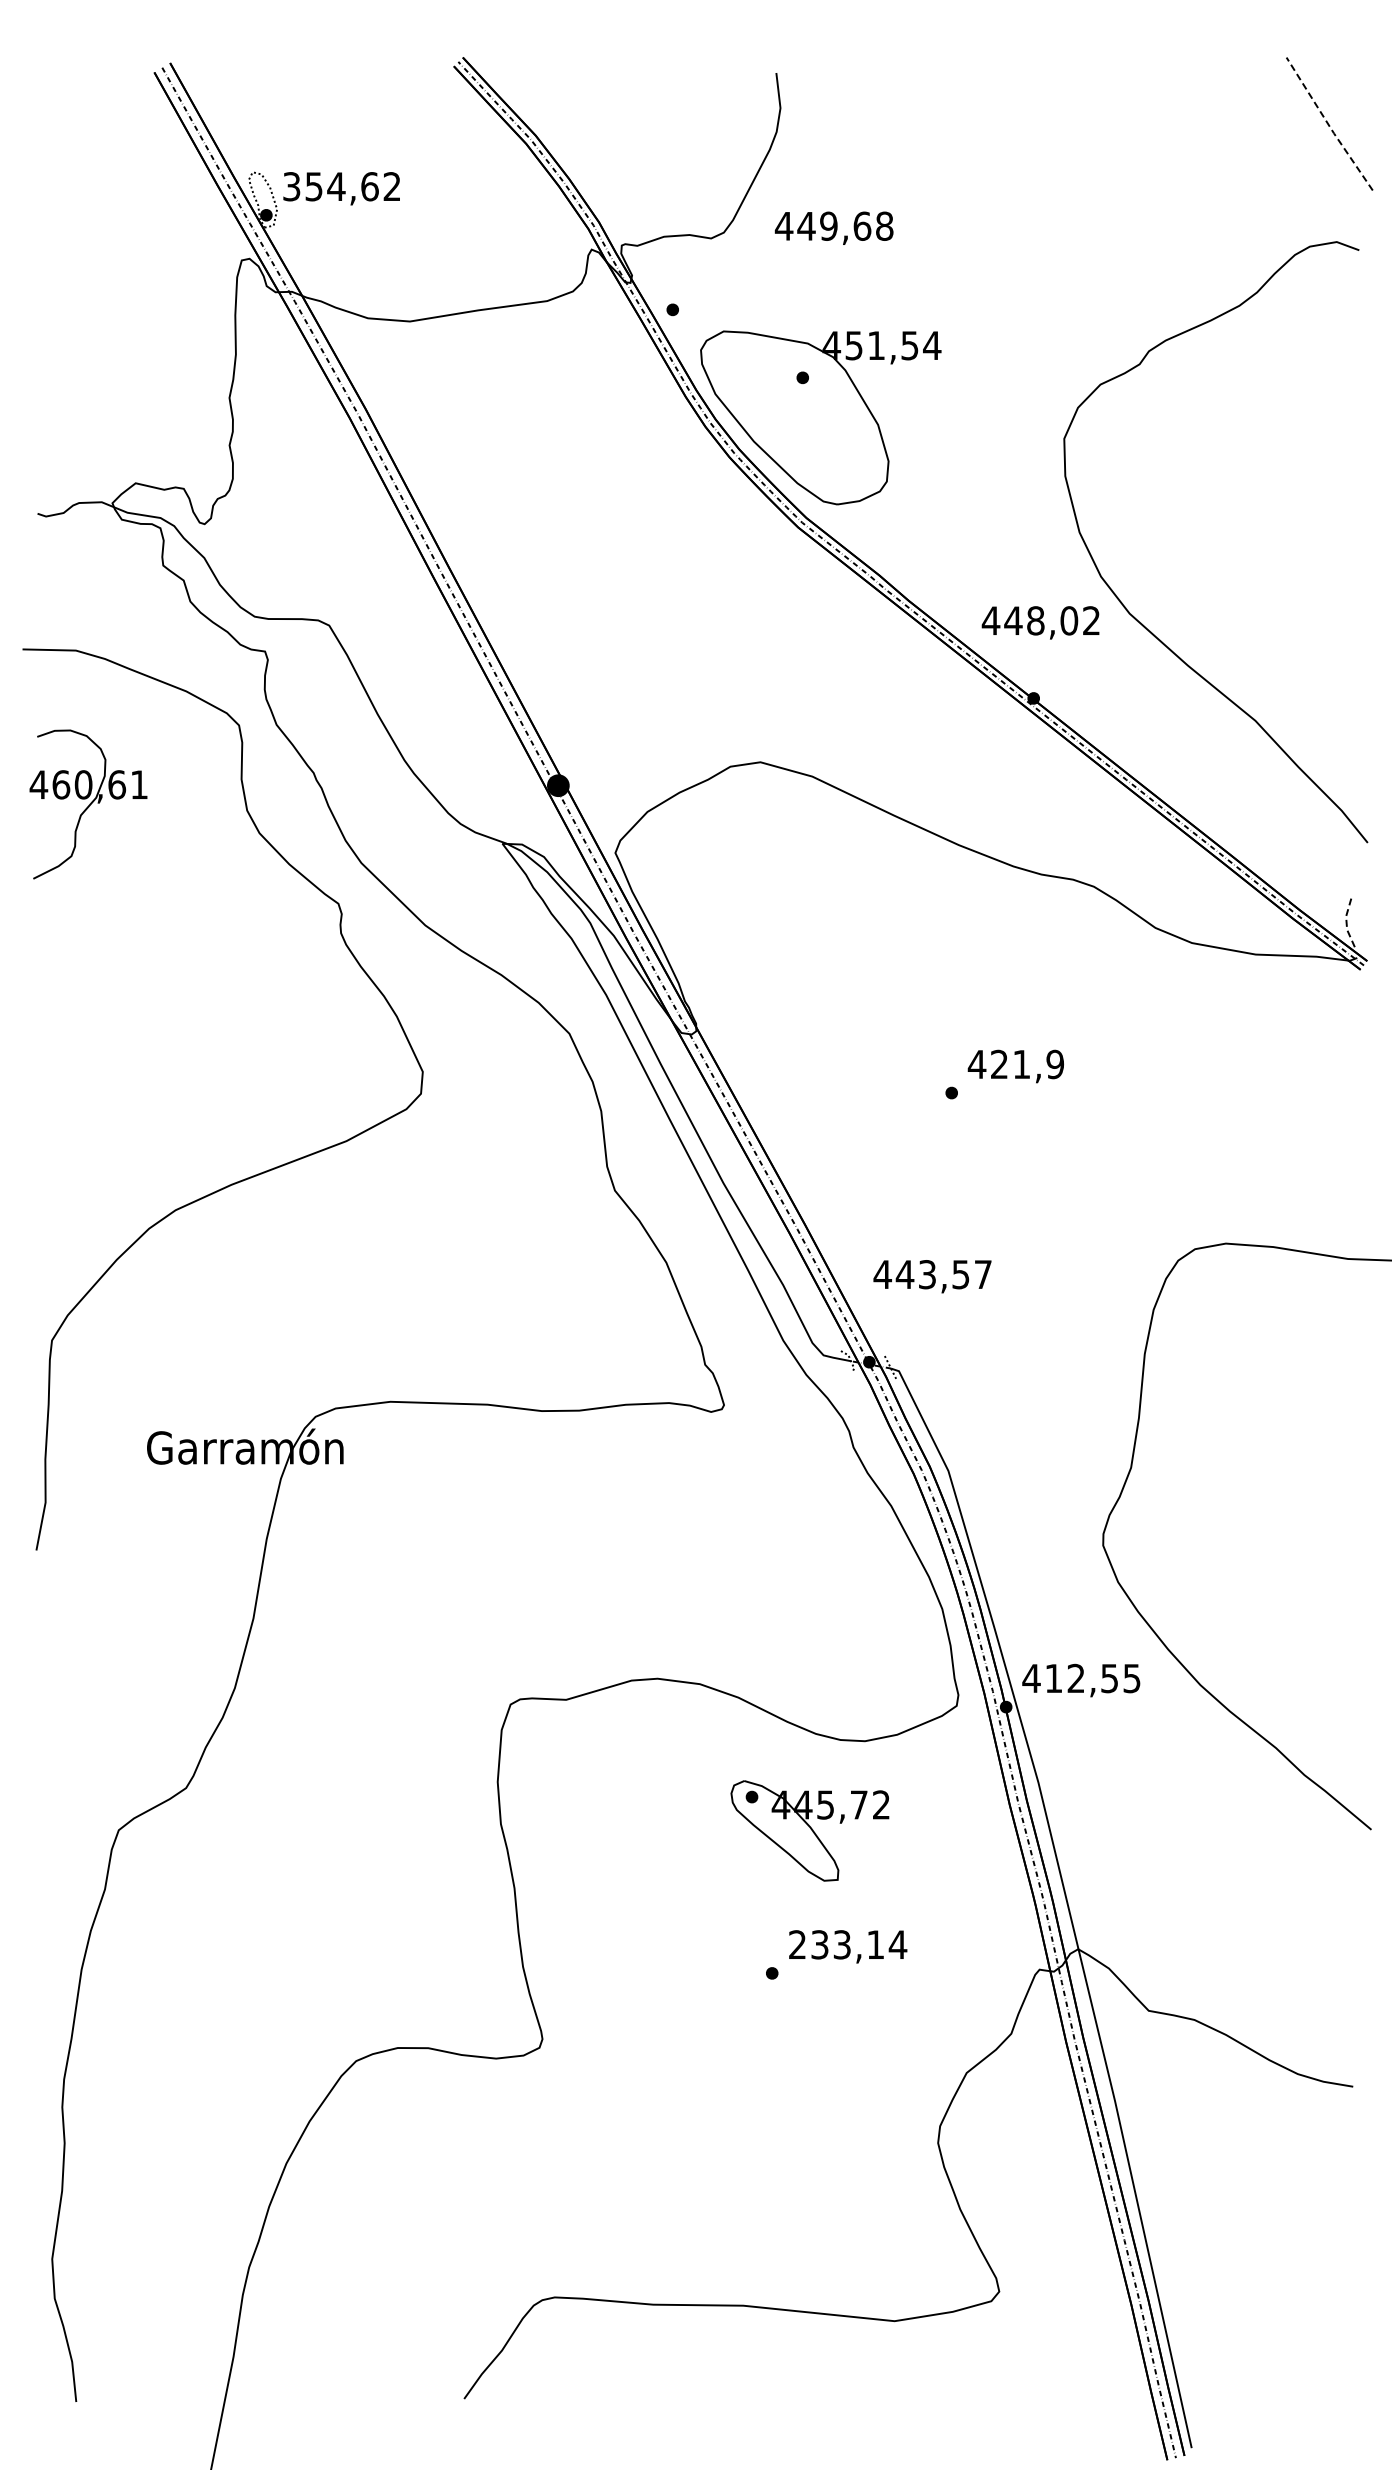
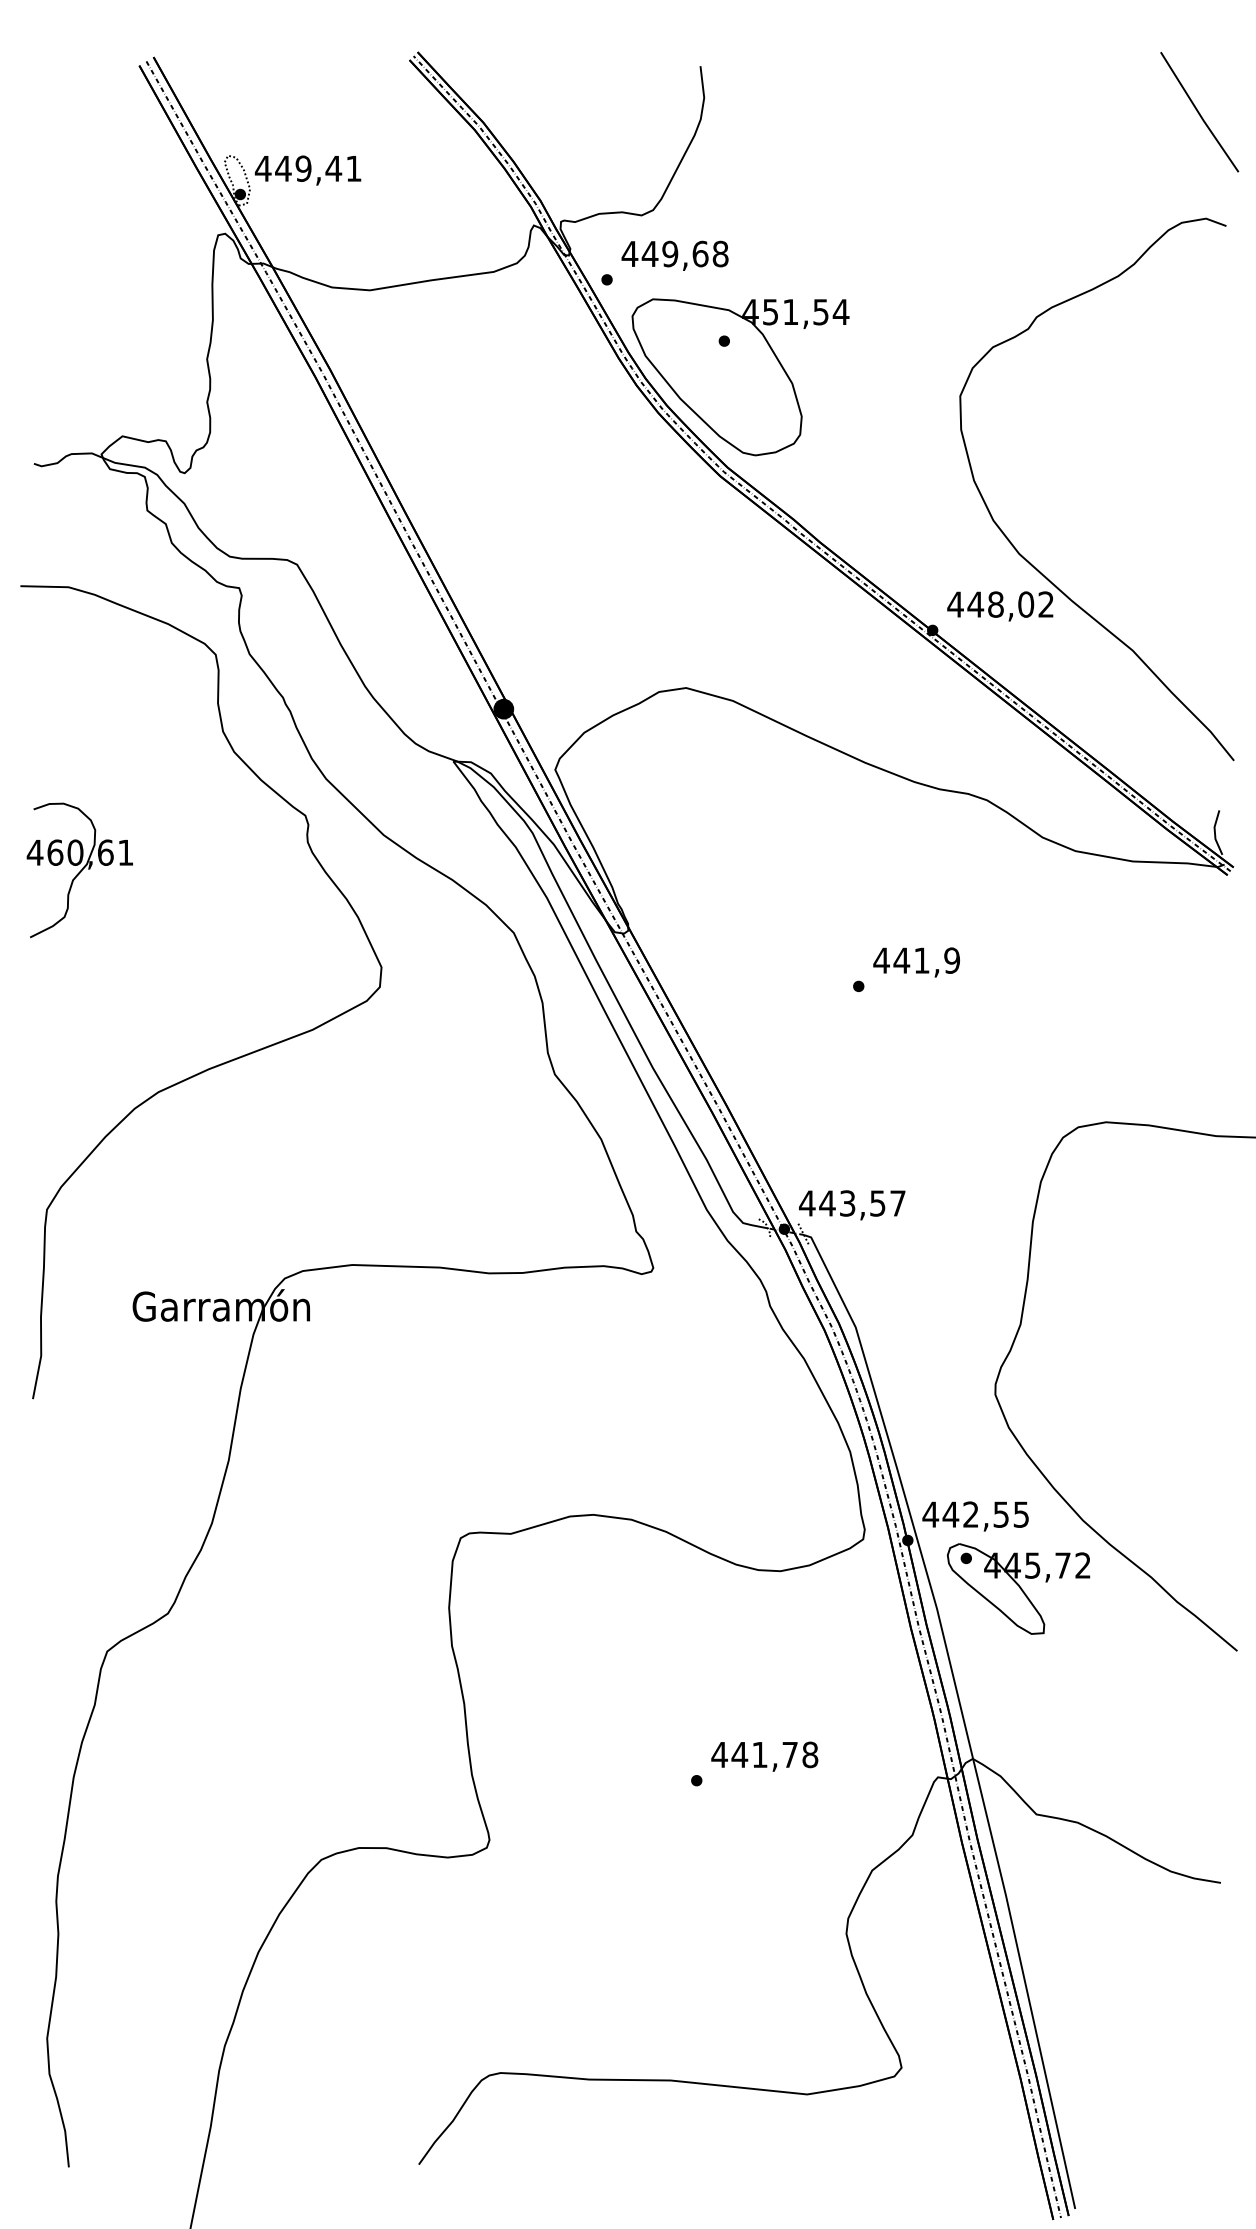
line: (1328, 125) -> (1198, 113), dashed -> solid
text: (341, 186) -> (308, 168), 354,62 -> 449,41
text: (833, 227) -> (674, 255), moved
text: (1040, 622) -> (1000, 606), moved
part: (88, 804) -> (79, 870), moved
line: (1346, 923) -> (1214, 833), dashed -> solid
text: (999, 1063) -> (901, 959), 421,9 -> 441,9
text: (932, 1276) -> (852, 1205), moved
text: (1053, 1678) -> (950, 1514), 412,55 -> 442,55
part: (809, 1830) -> (1018, 1588), moved
text: (847, 1944) -> (764, 1754), 233,14 -> 441,78

